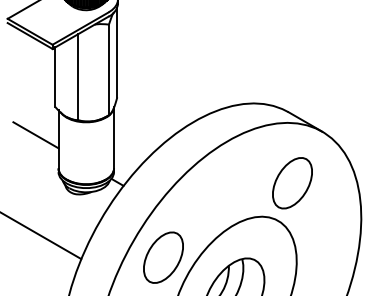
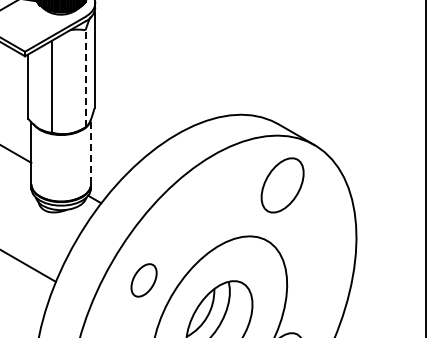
line: (108, 69) -> (85, 78), solid -> dashed
line: (114, 137) -> (91, 151), solid -> dashed
part: (292, 183) -> (282, 185), moved
part: (162, 257) -> (143, 280), size x0.6

